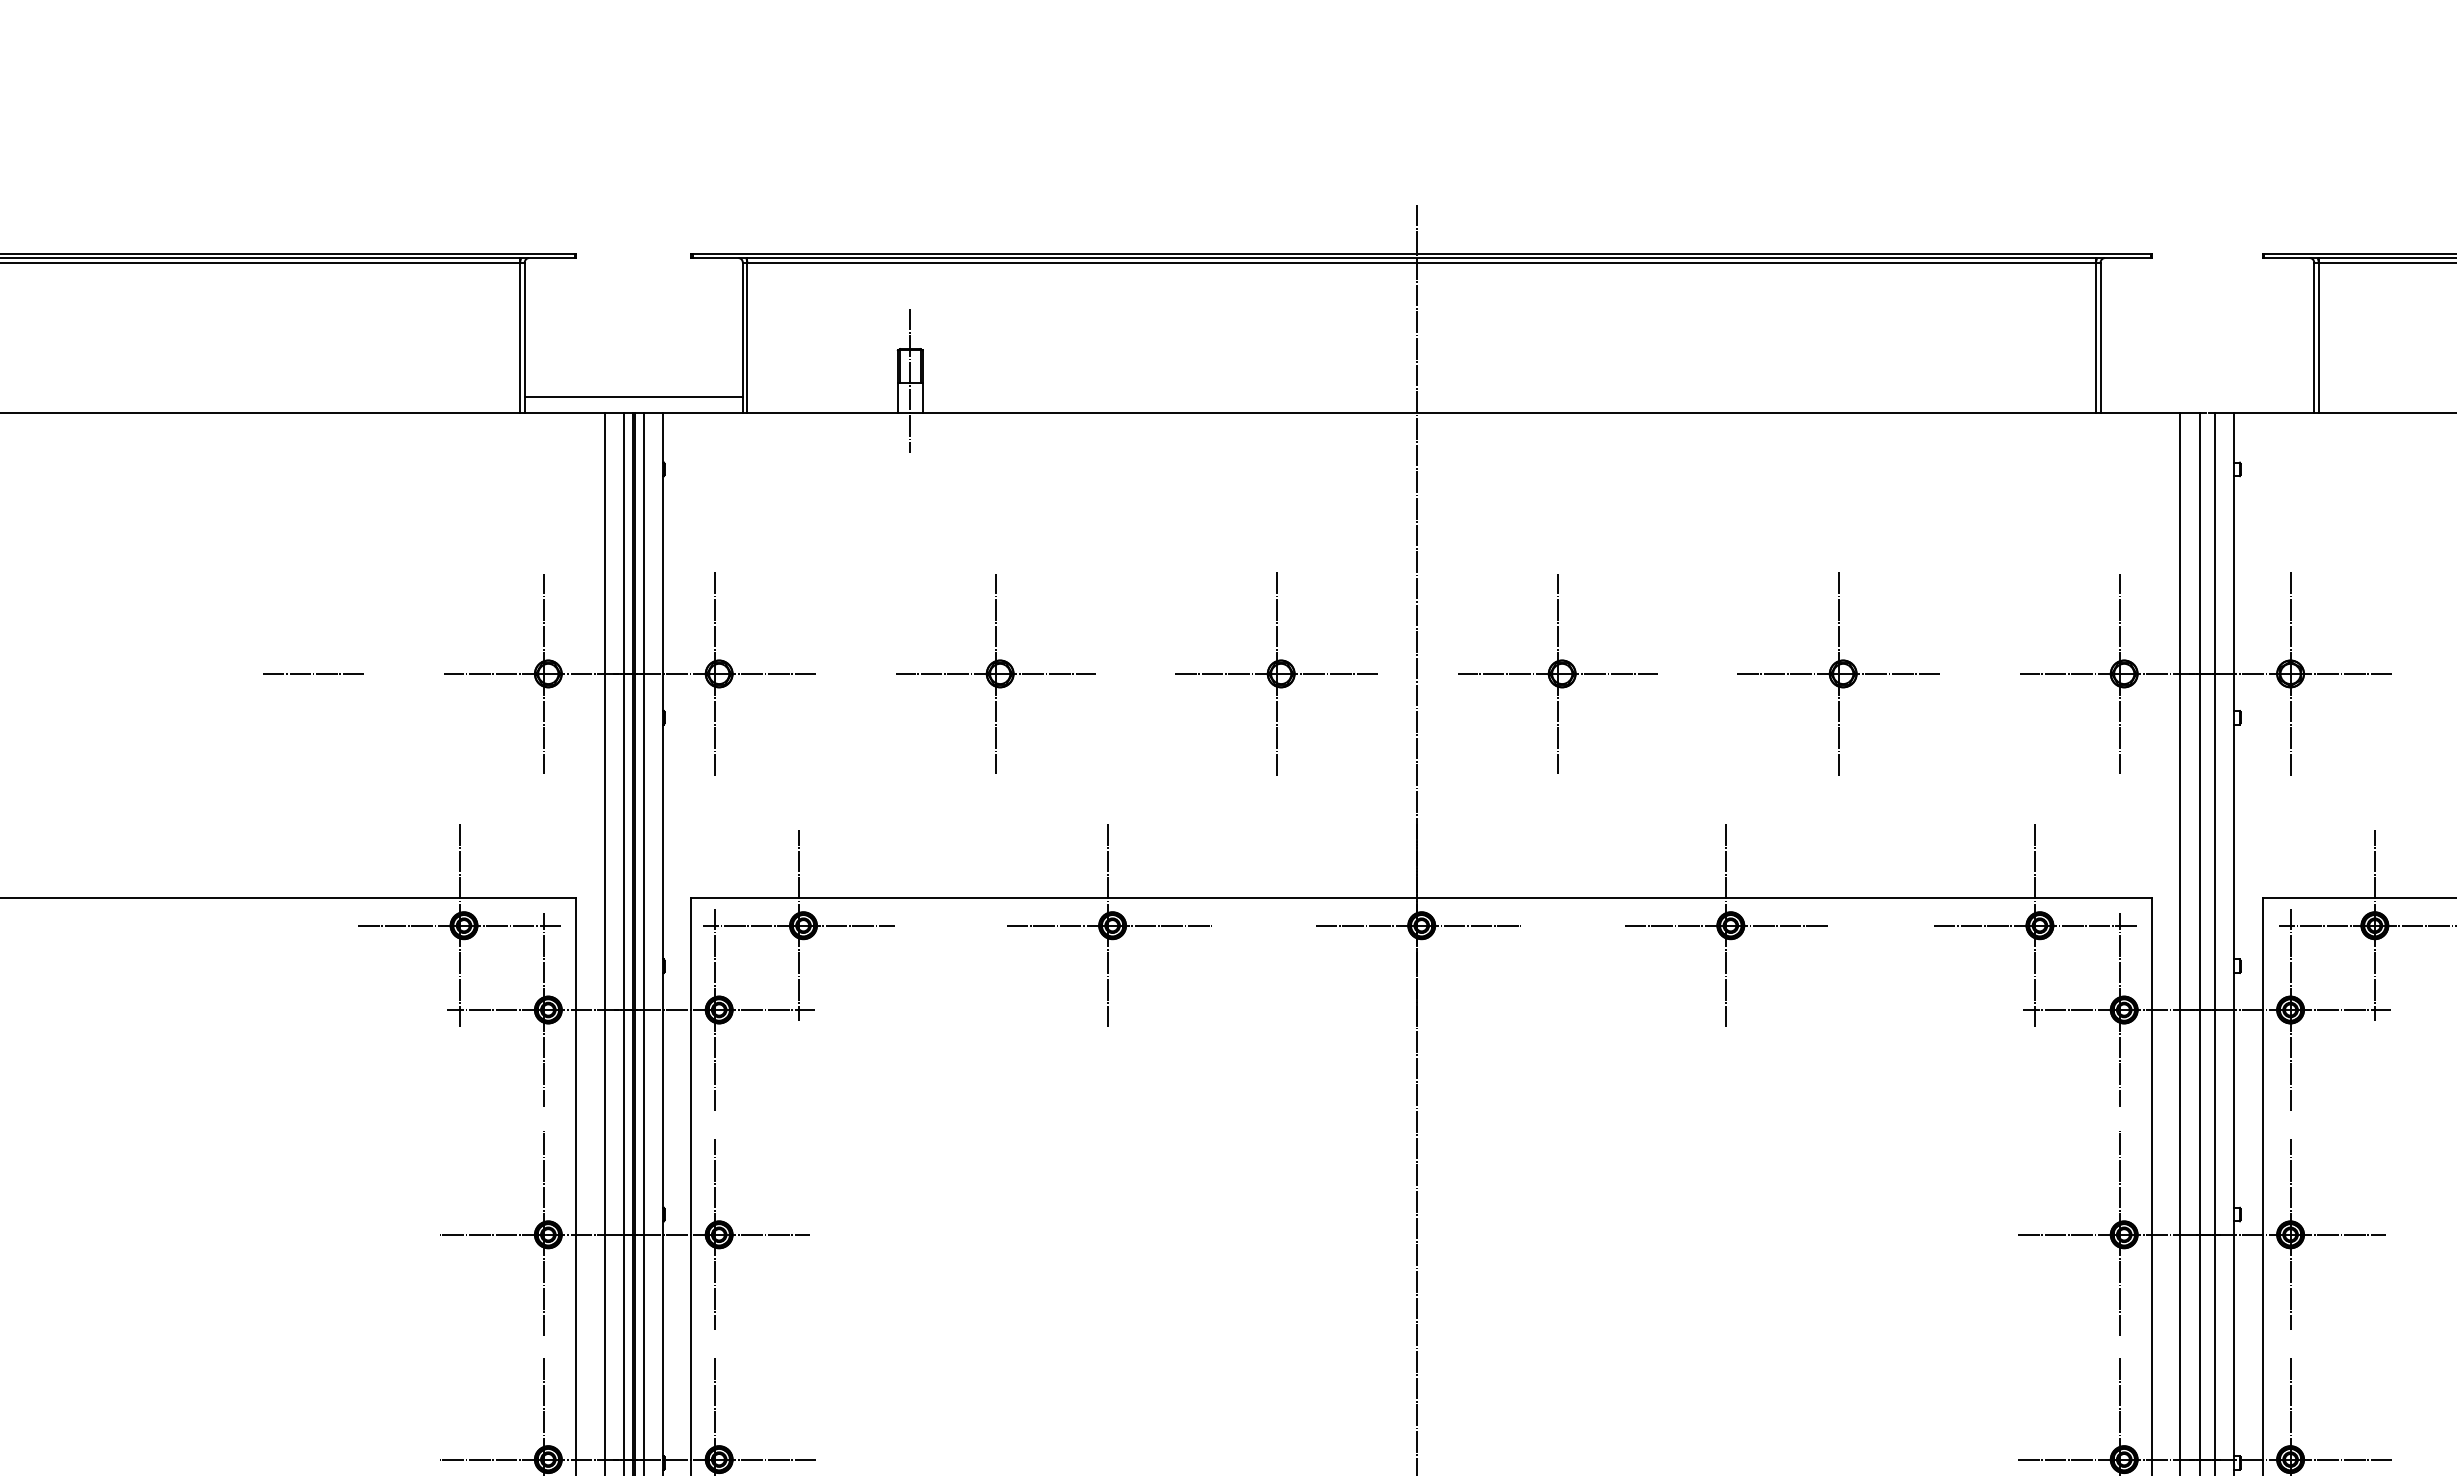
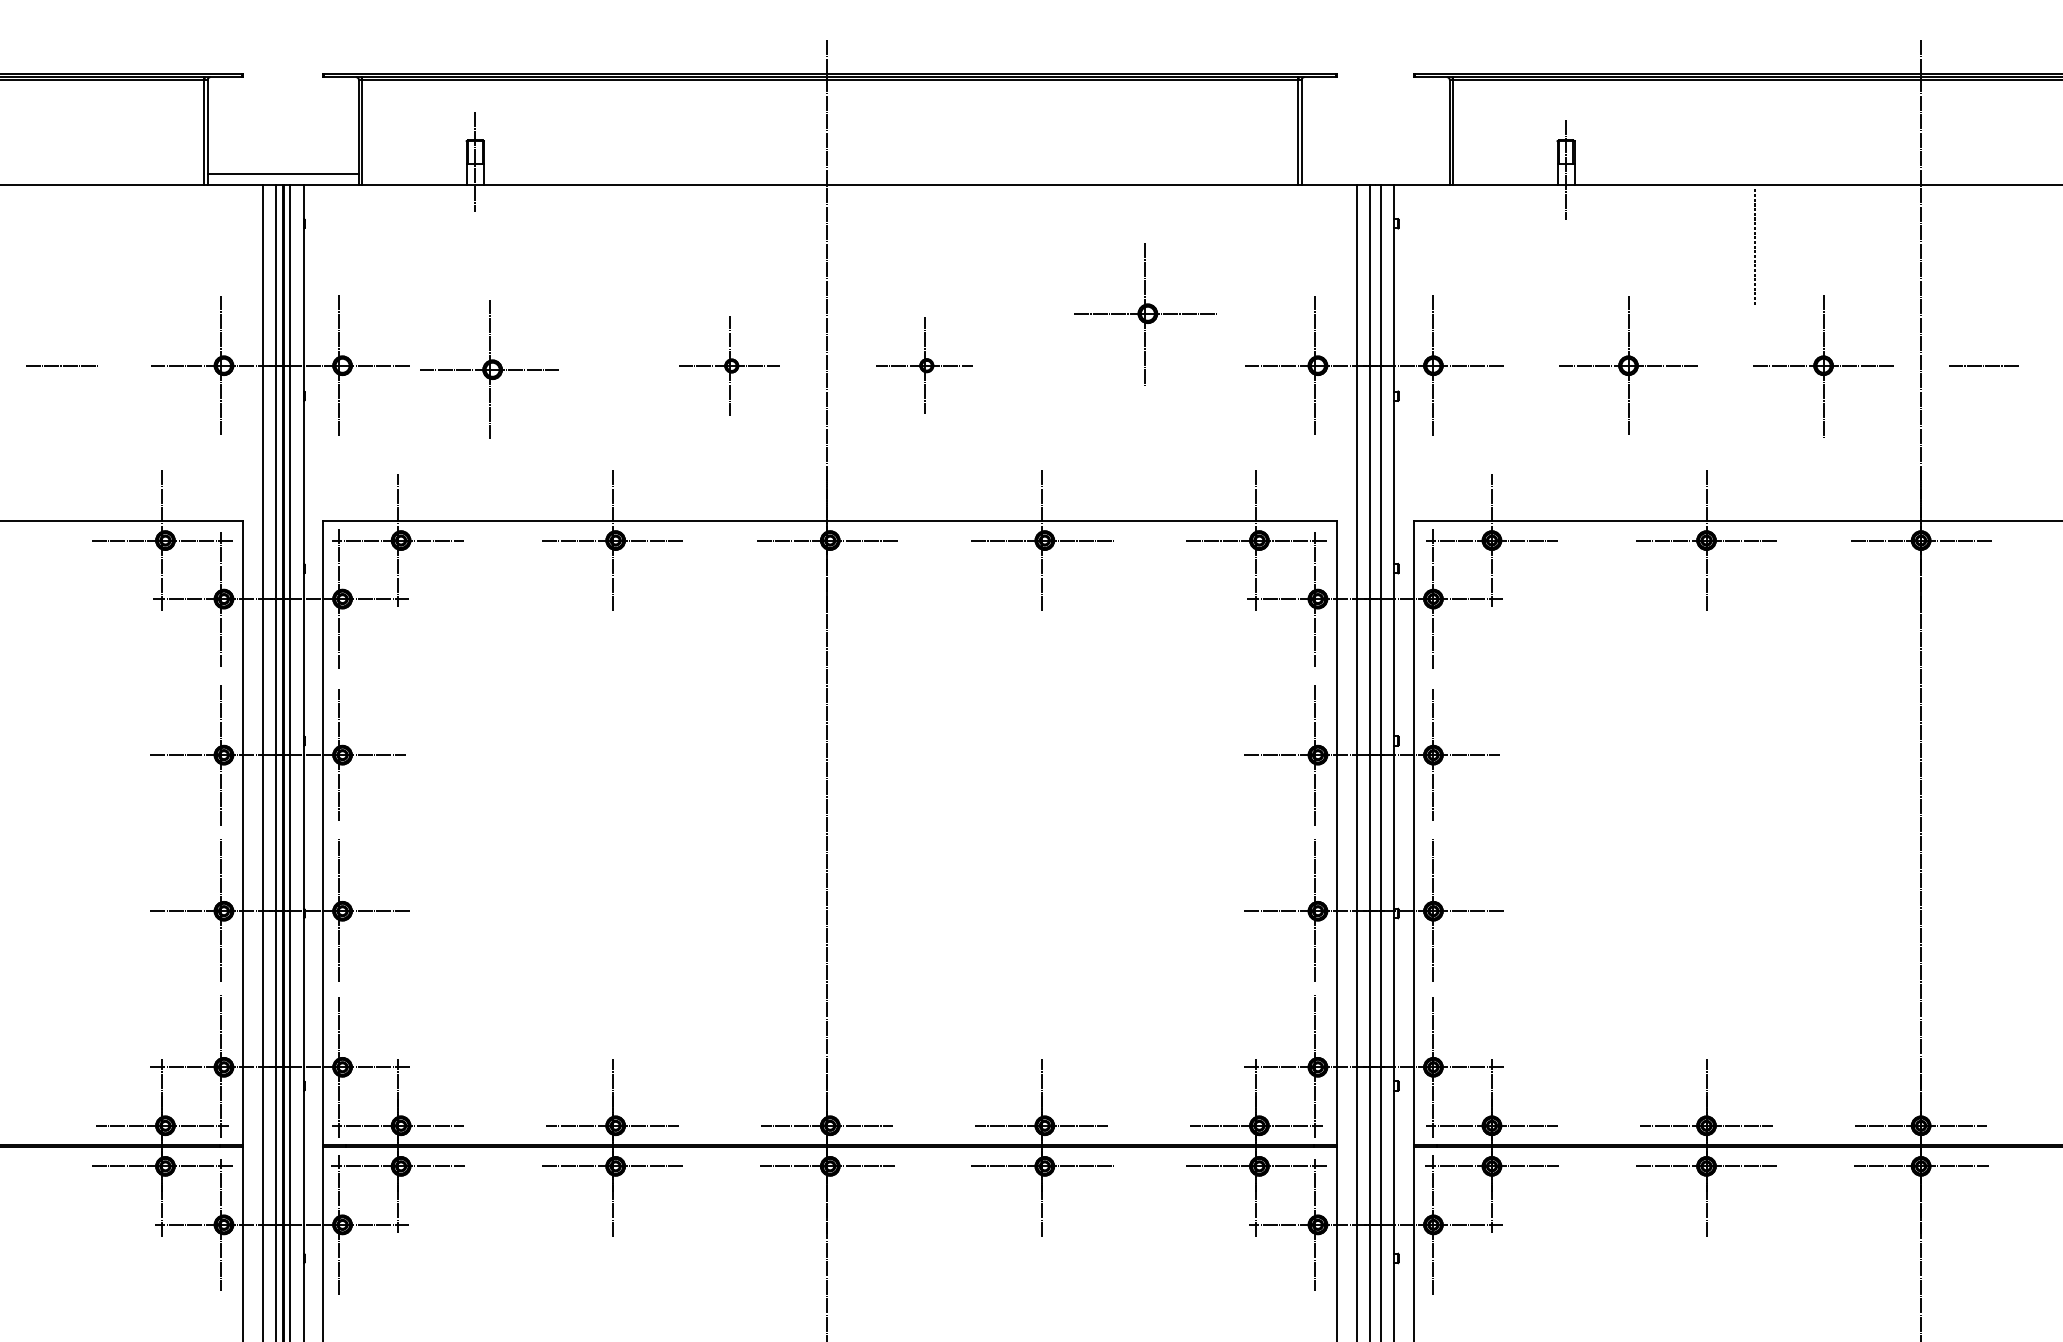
part: (995, 673) -> (489, 369), moved
part: (1557, 673) -> (924, 365), size x0.7
part: (1276, 674) -> (729, 366), size x0.7
part: (1839, 674) -> (1145, 314), moved

